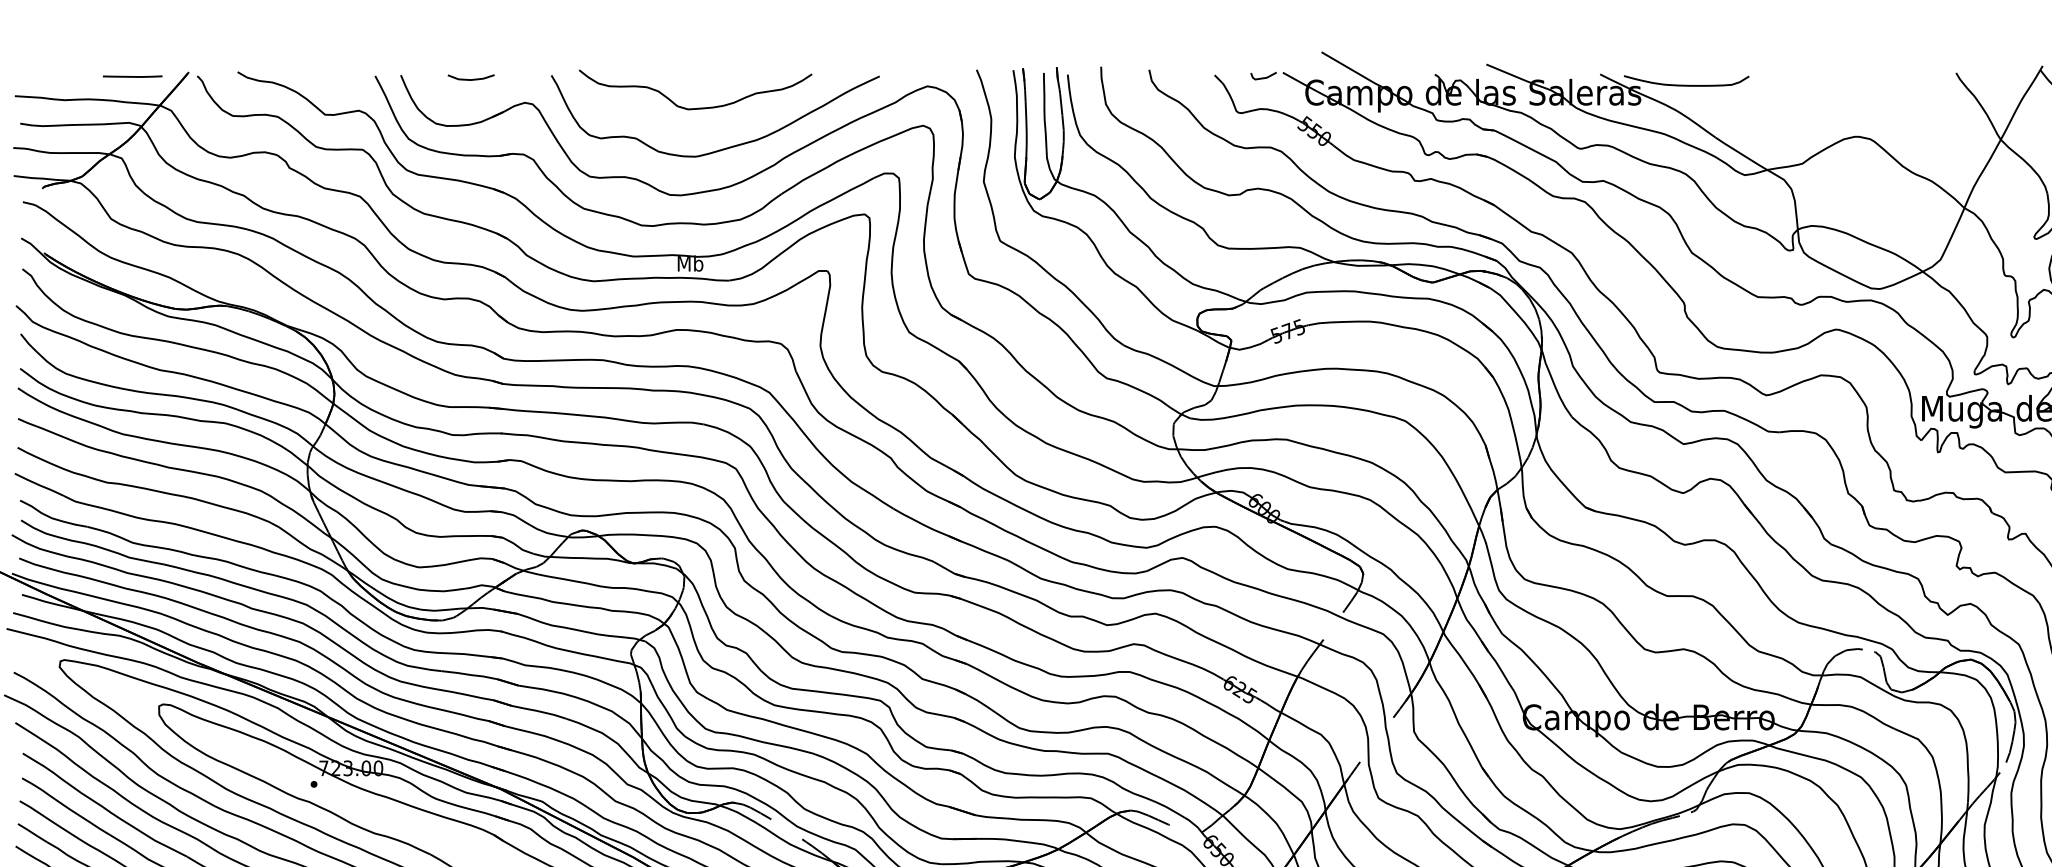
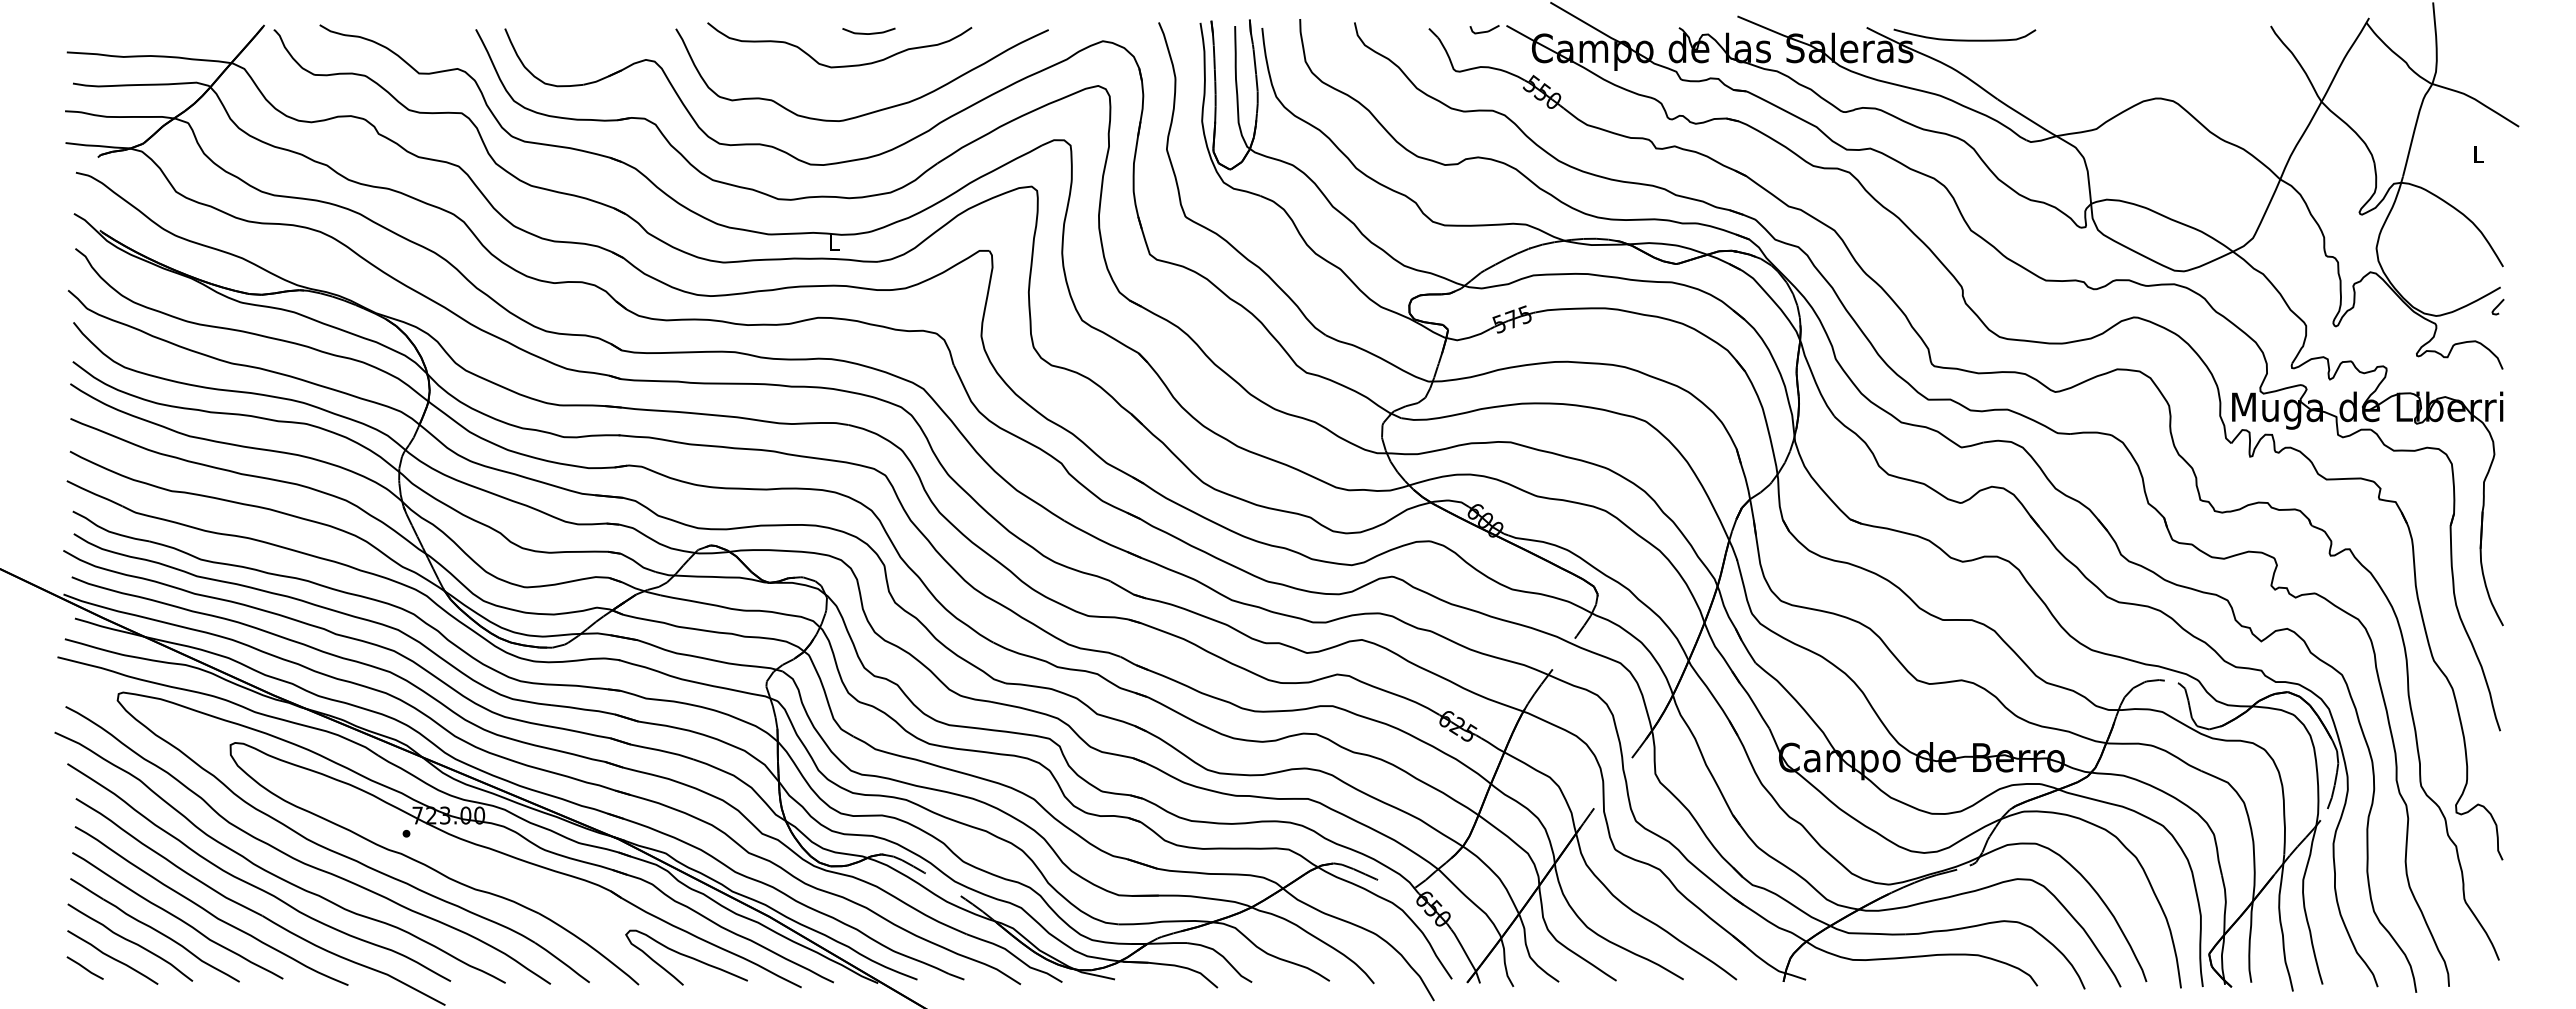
line: (132, 76) -> (200, 30), removed
curve: (470, 79) -> (868, 33), moved
text: (690, 263) -> (833, 242), Mb -> L

